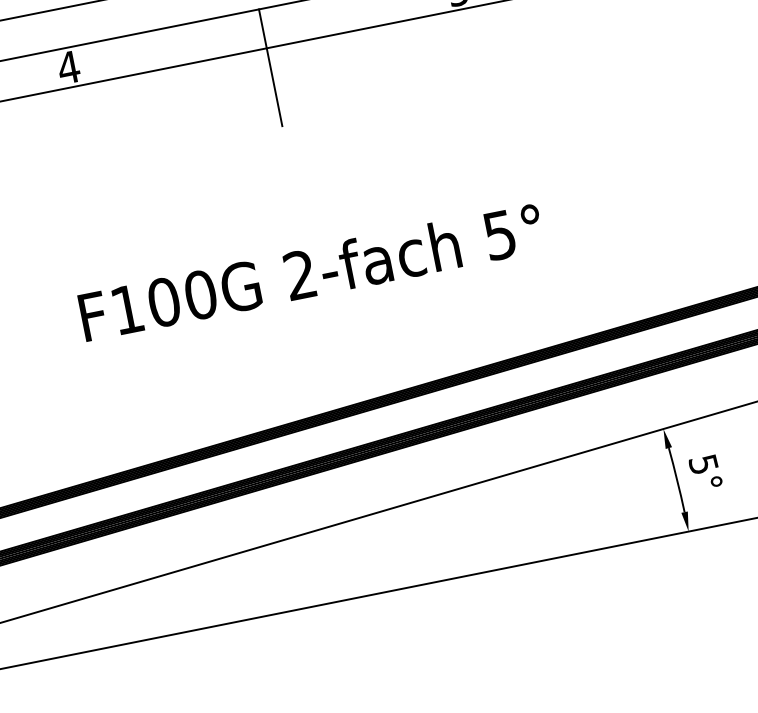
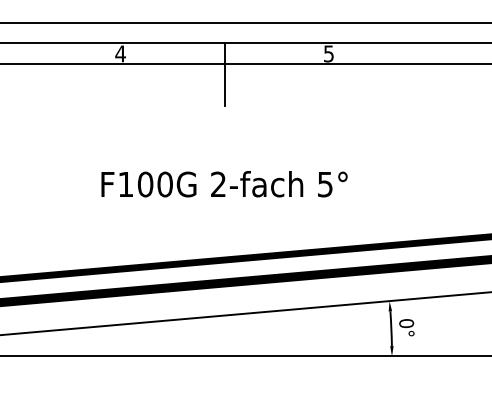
text: (703, 464) -> (406, 323), 5° -> 0°

